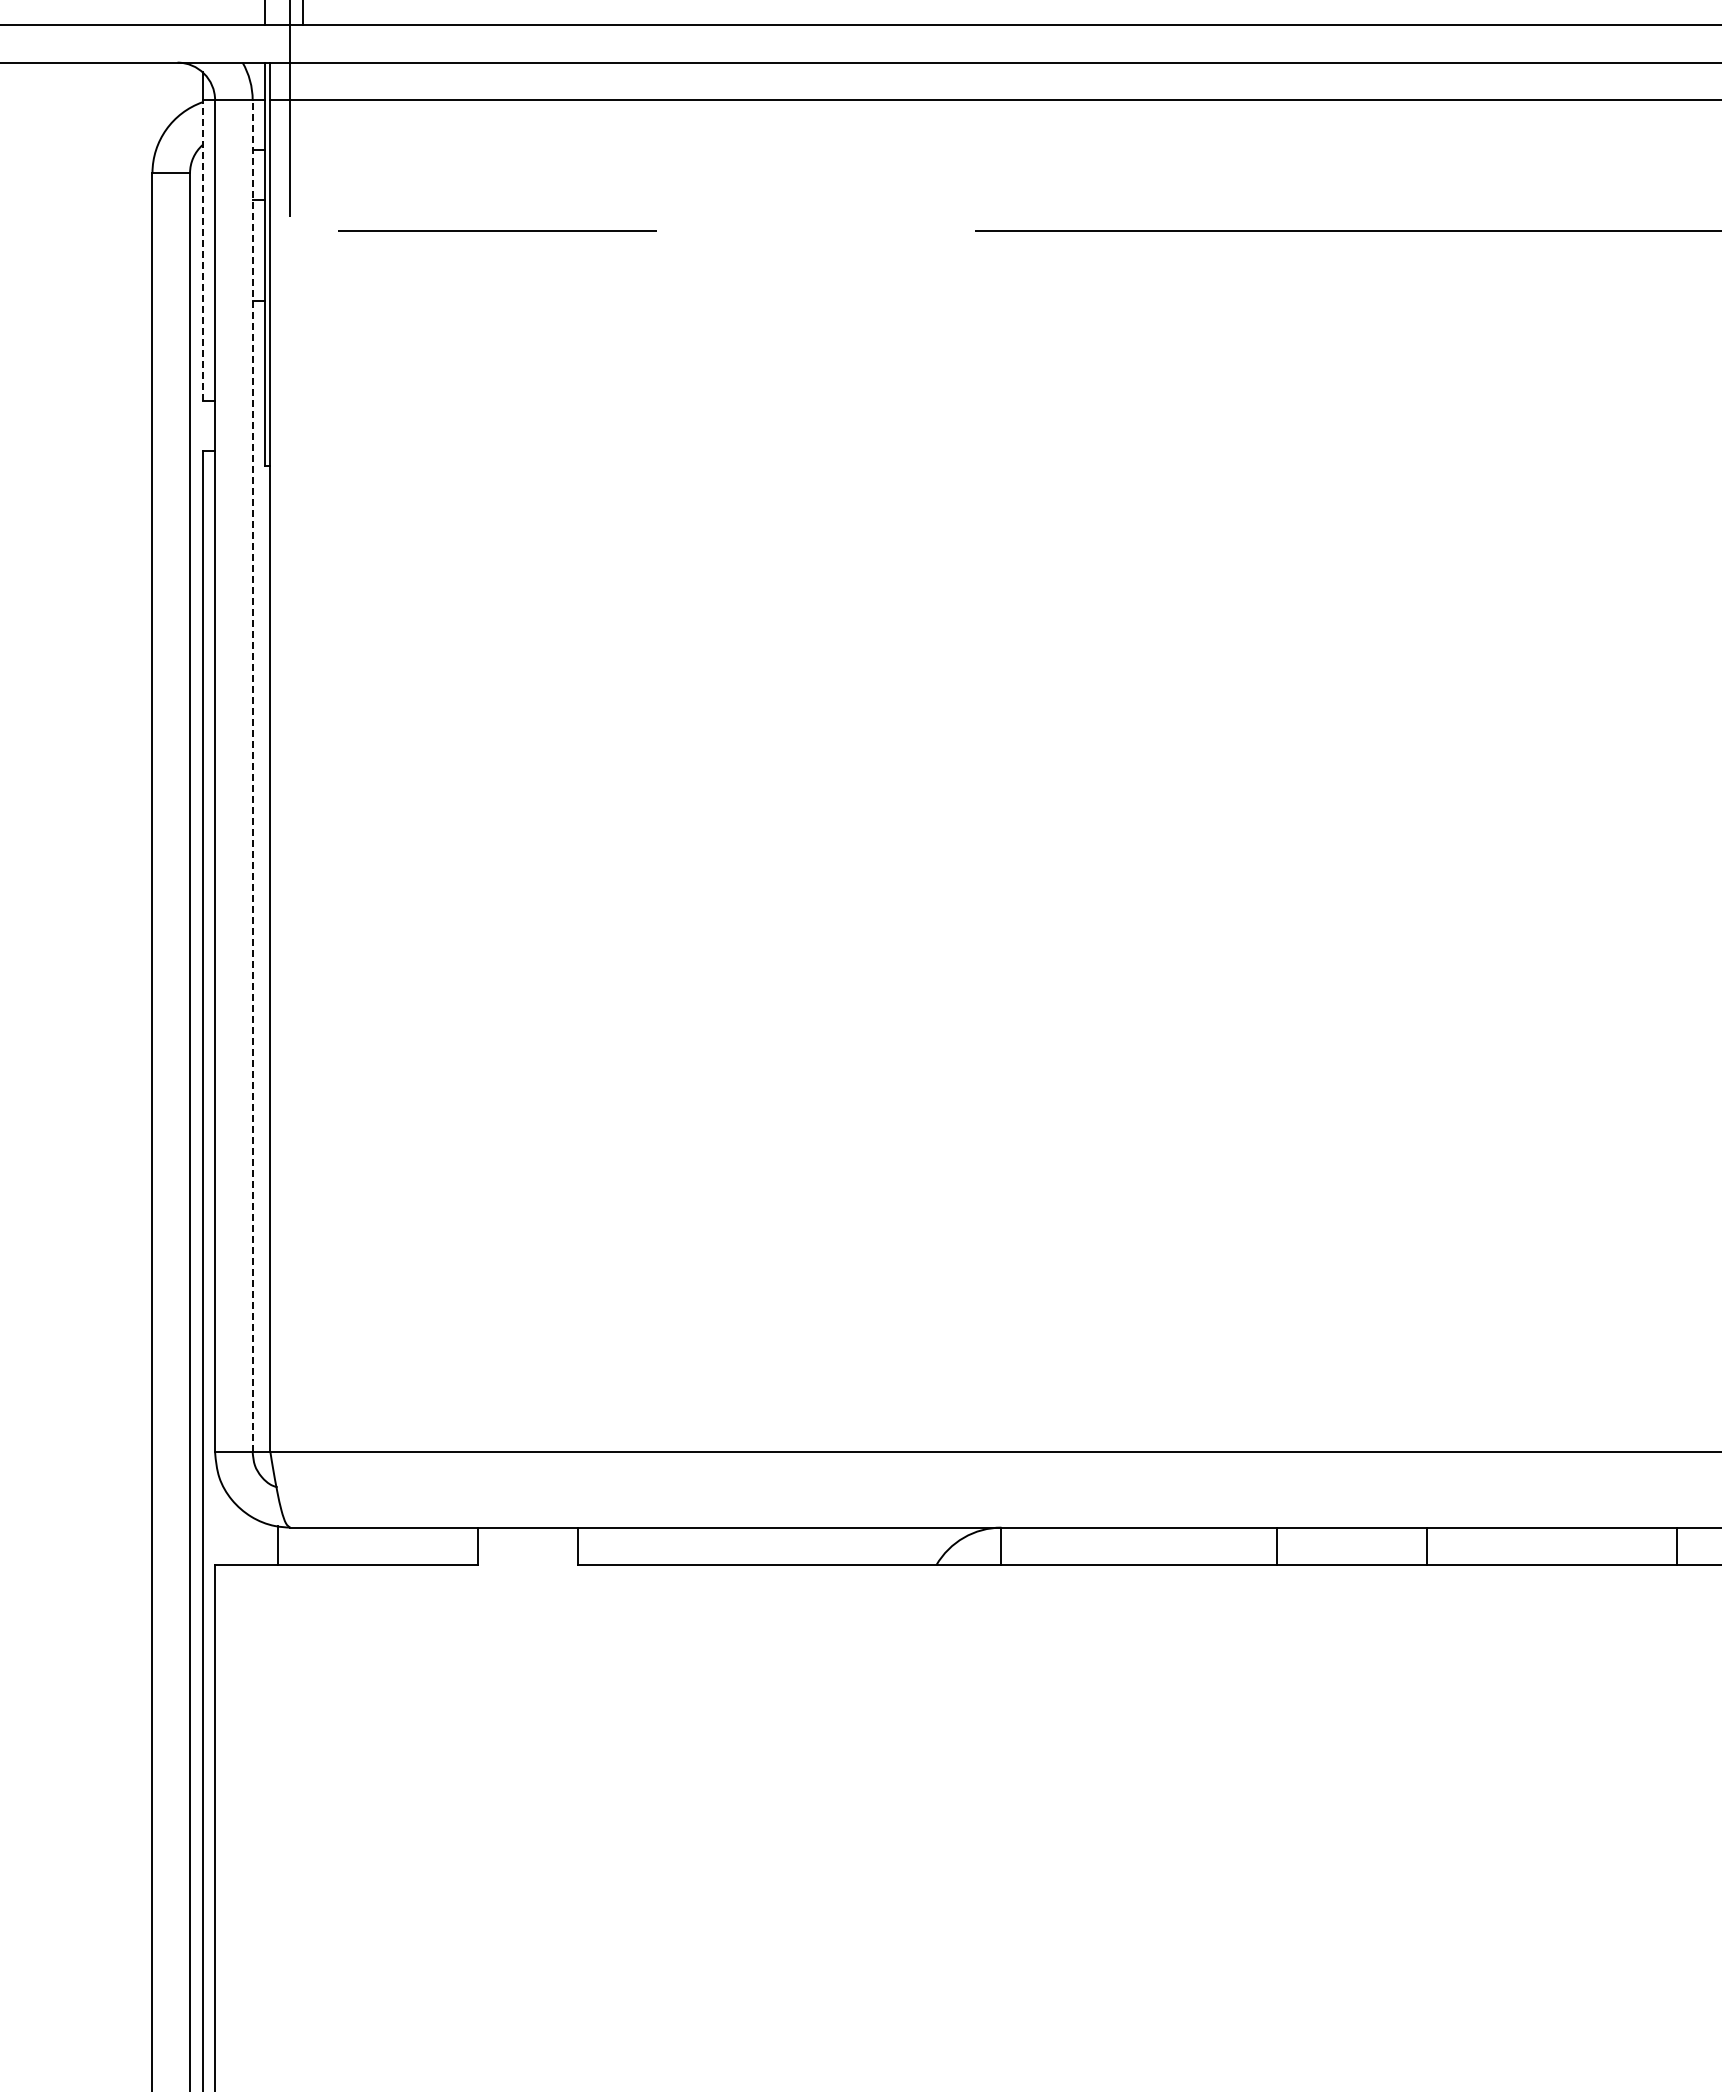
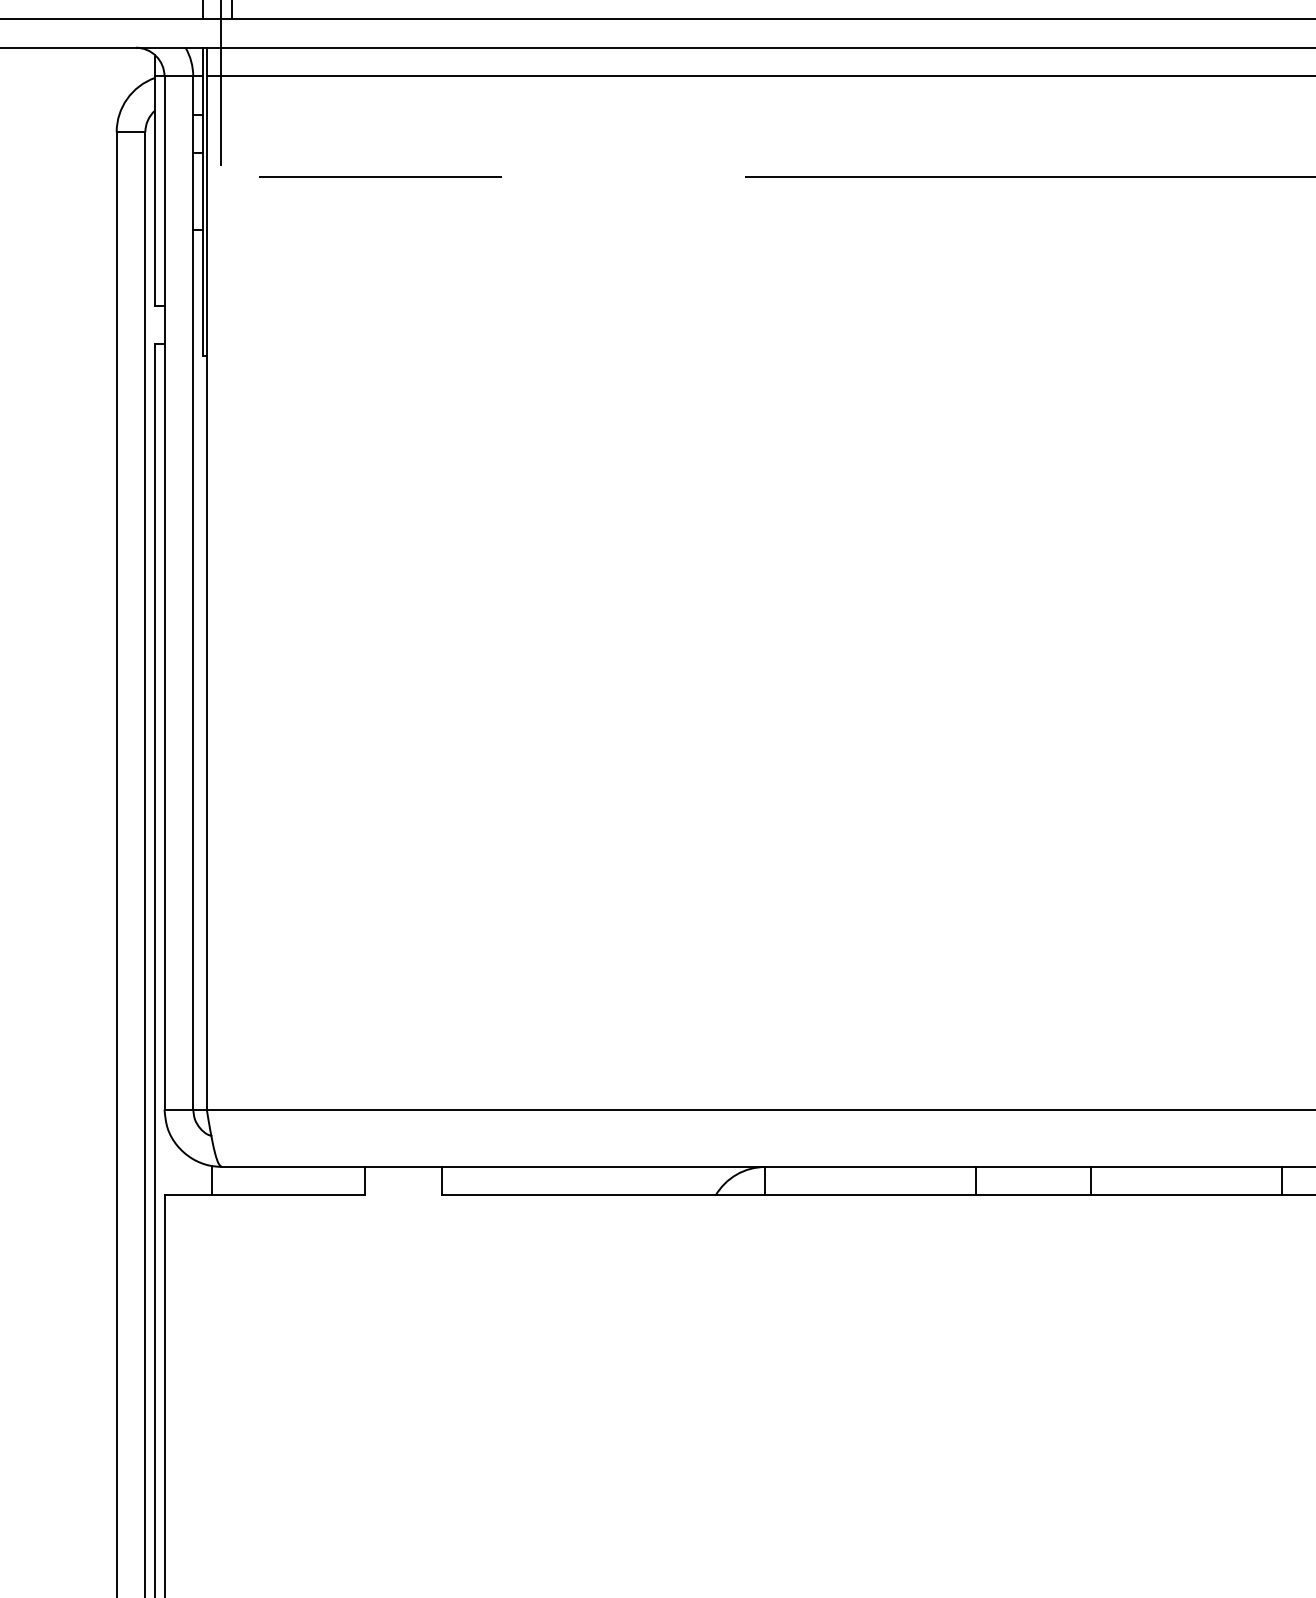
line: (202, 250) -> (154, 191), dashed -> solid
line: (252, 775) -> (193, 592), dashed -> solid

